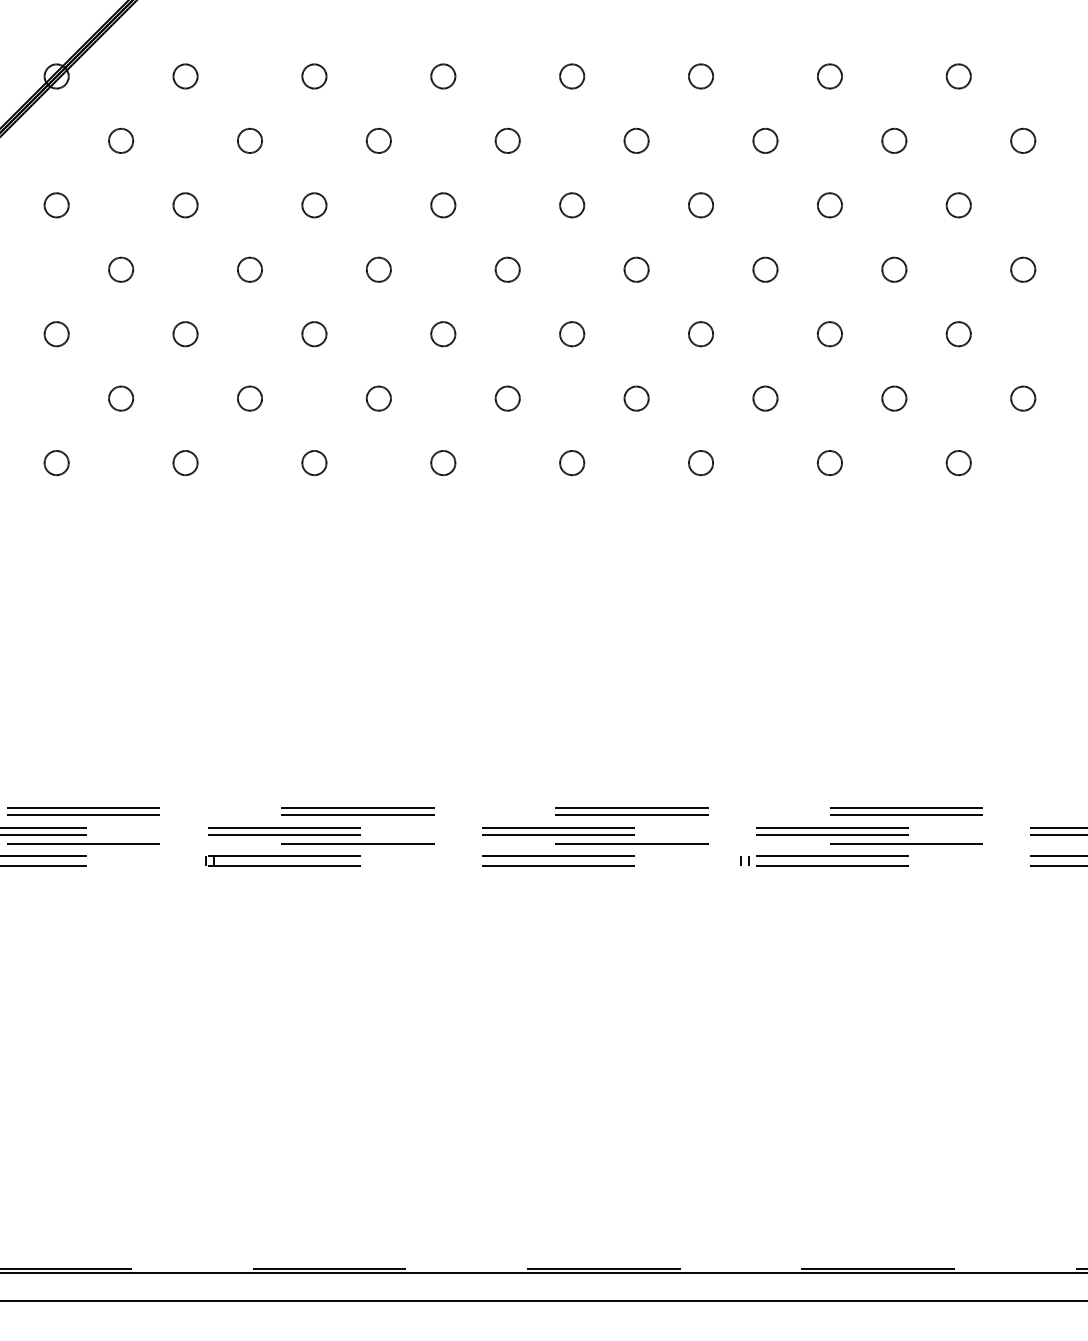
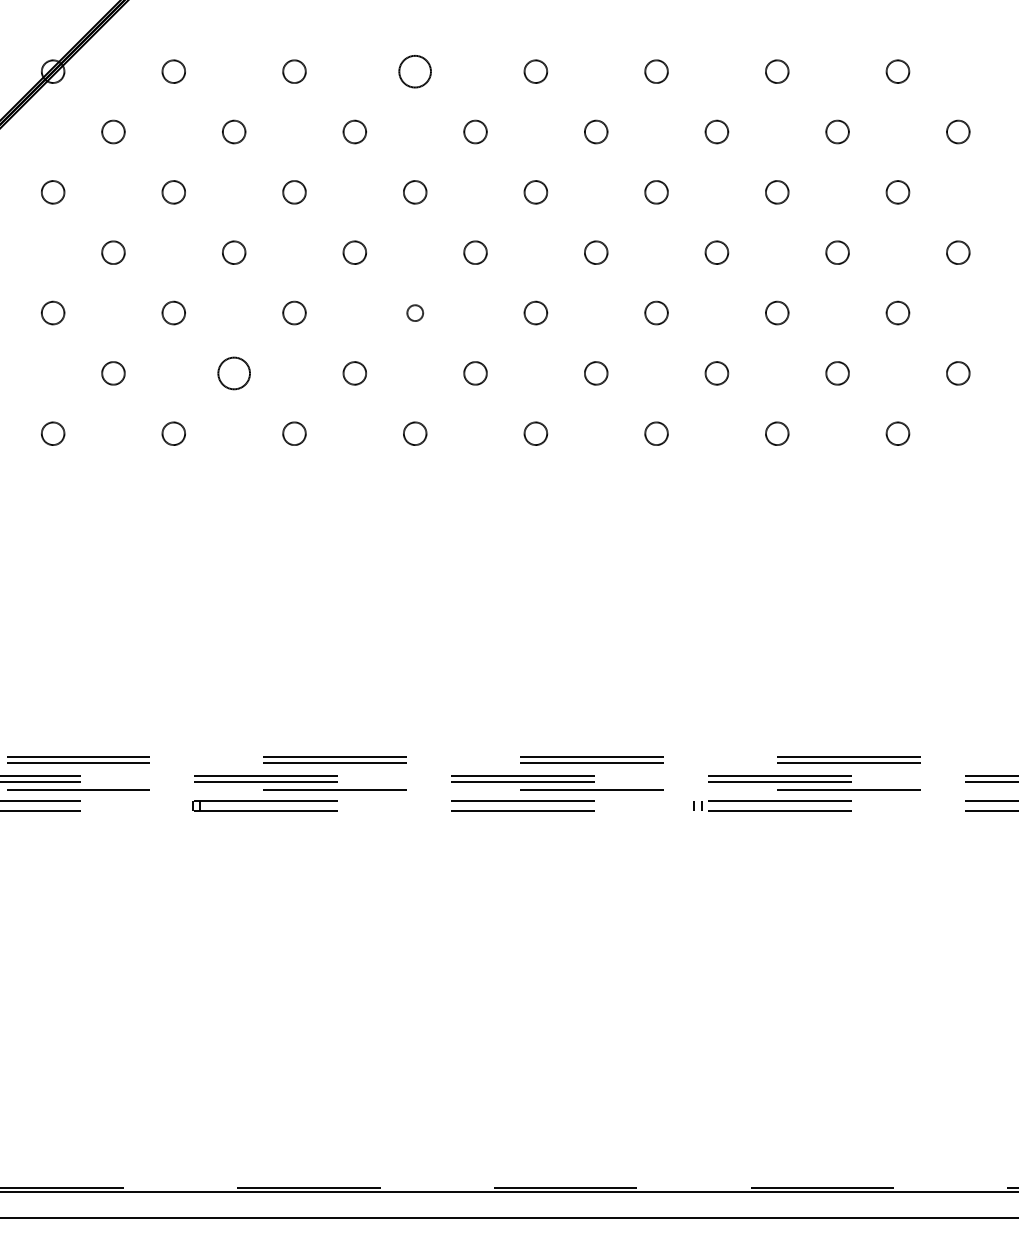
circle: (443, 76) -> (415, 71), size x1.4
circle: (443, 334) -> (415, 313), size x0.7
circle: (249, 398) -> (233, 373), size x1.4

